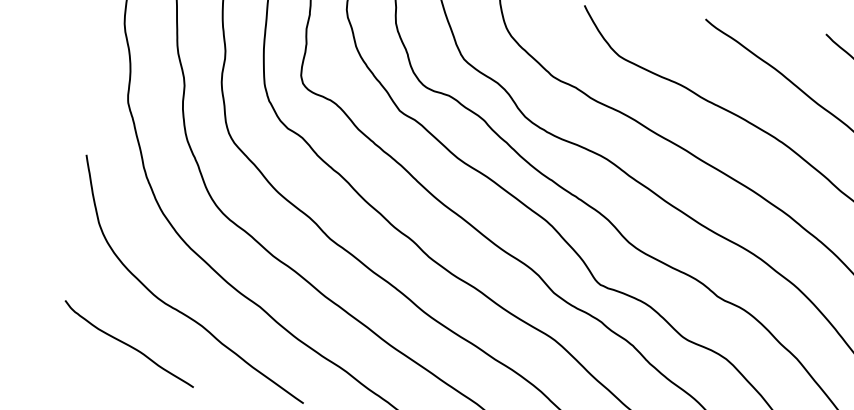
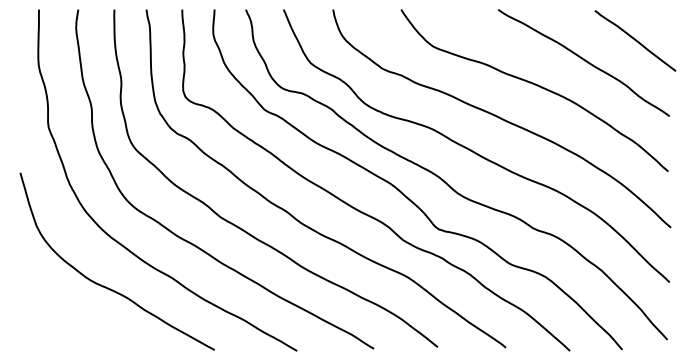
curve: (128, 343) -> (70, 318), removed

